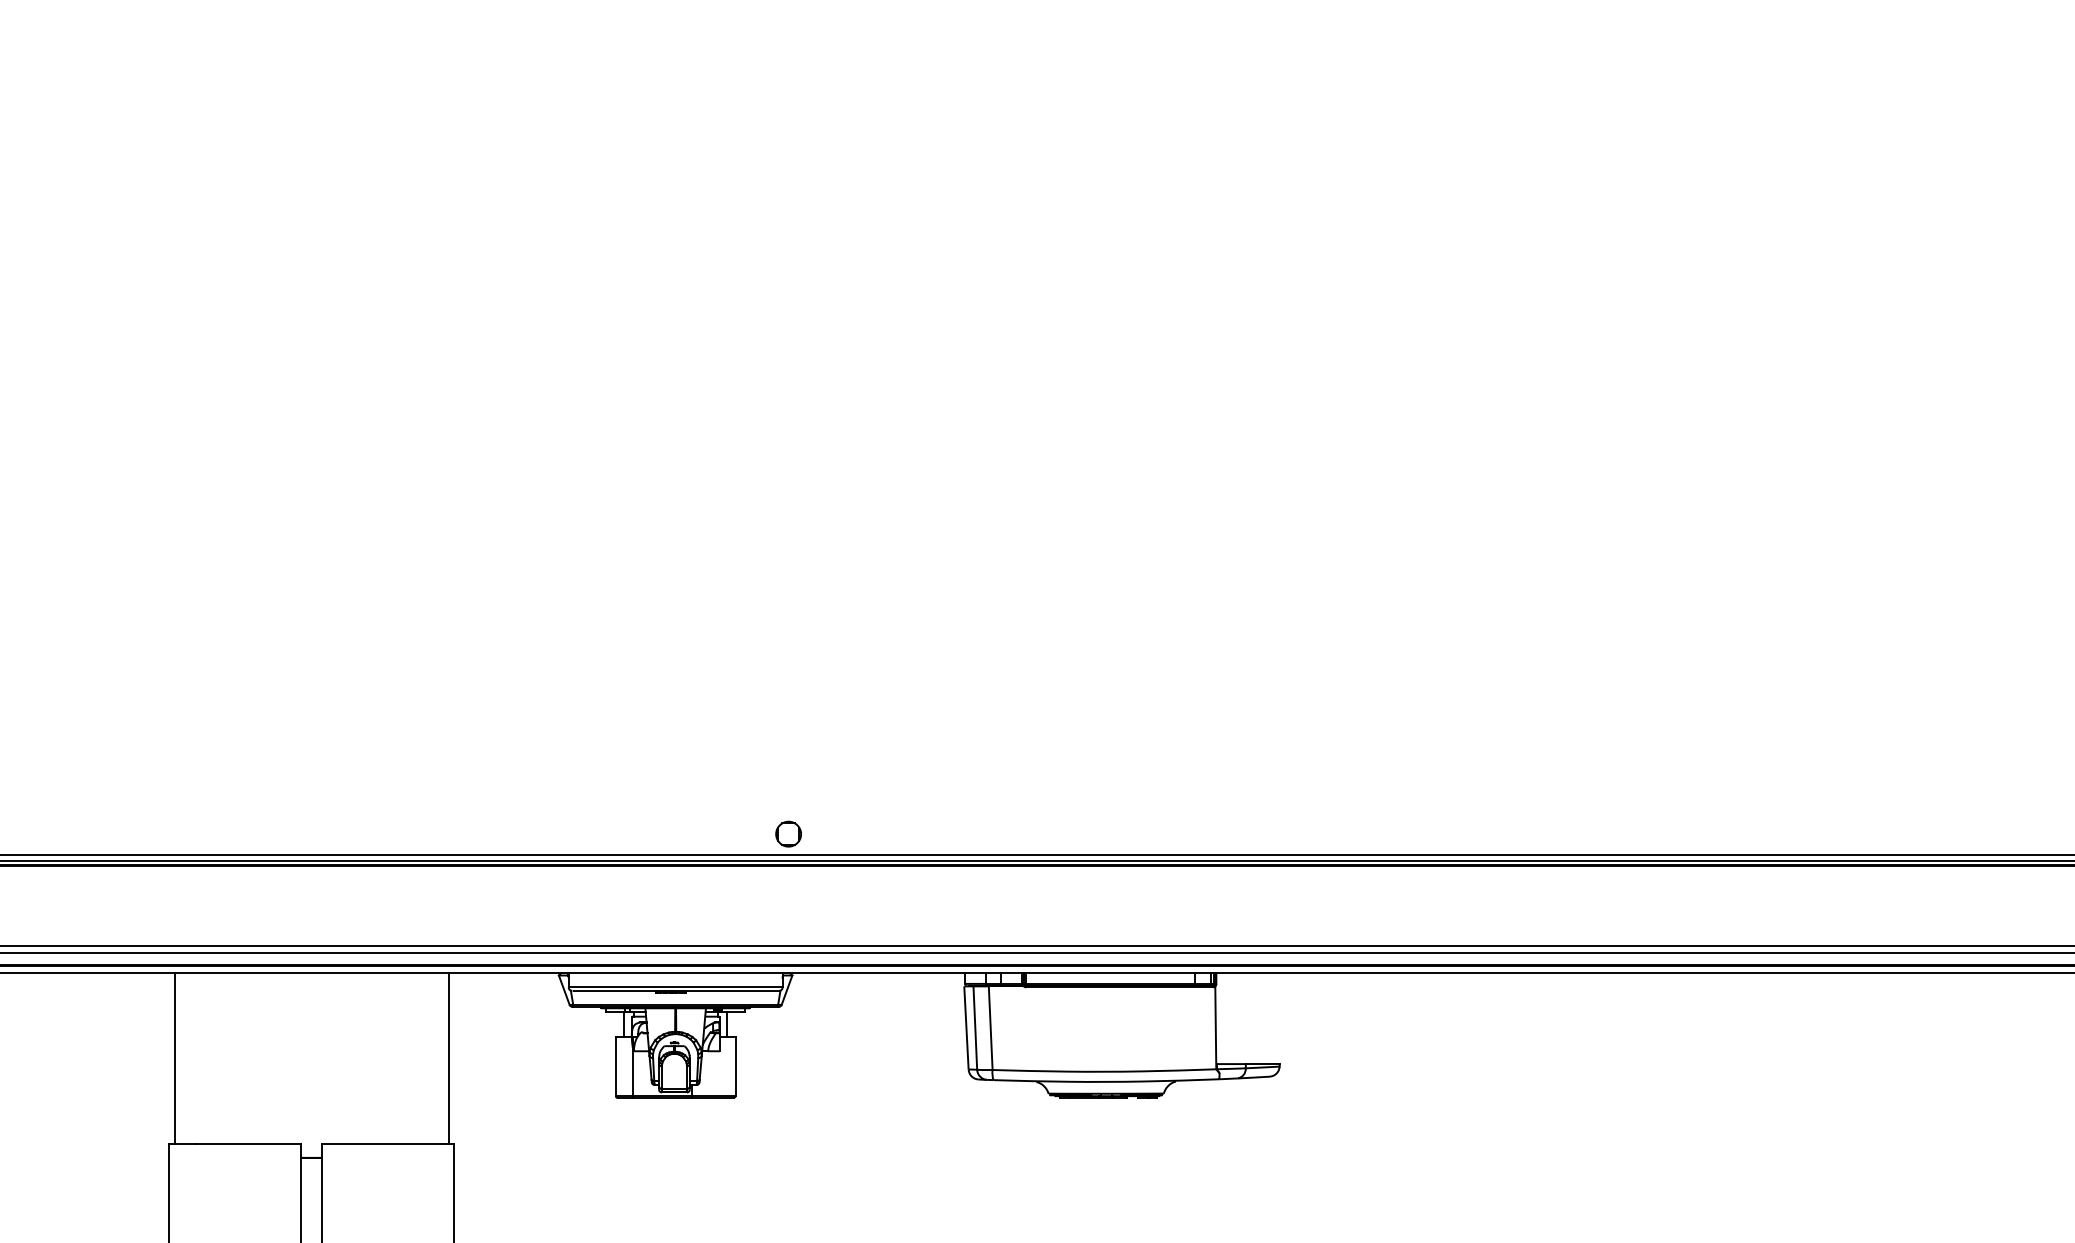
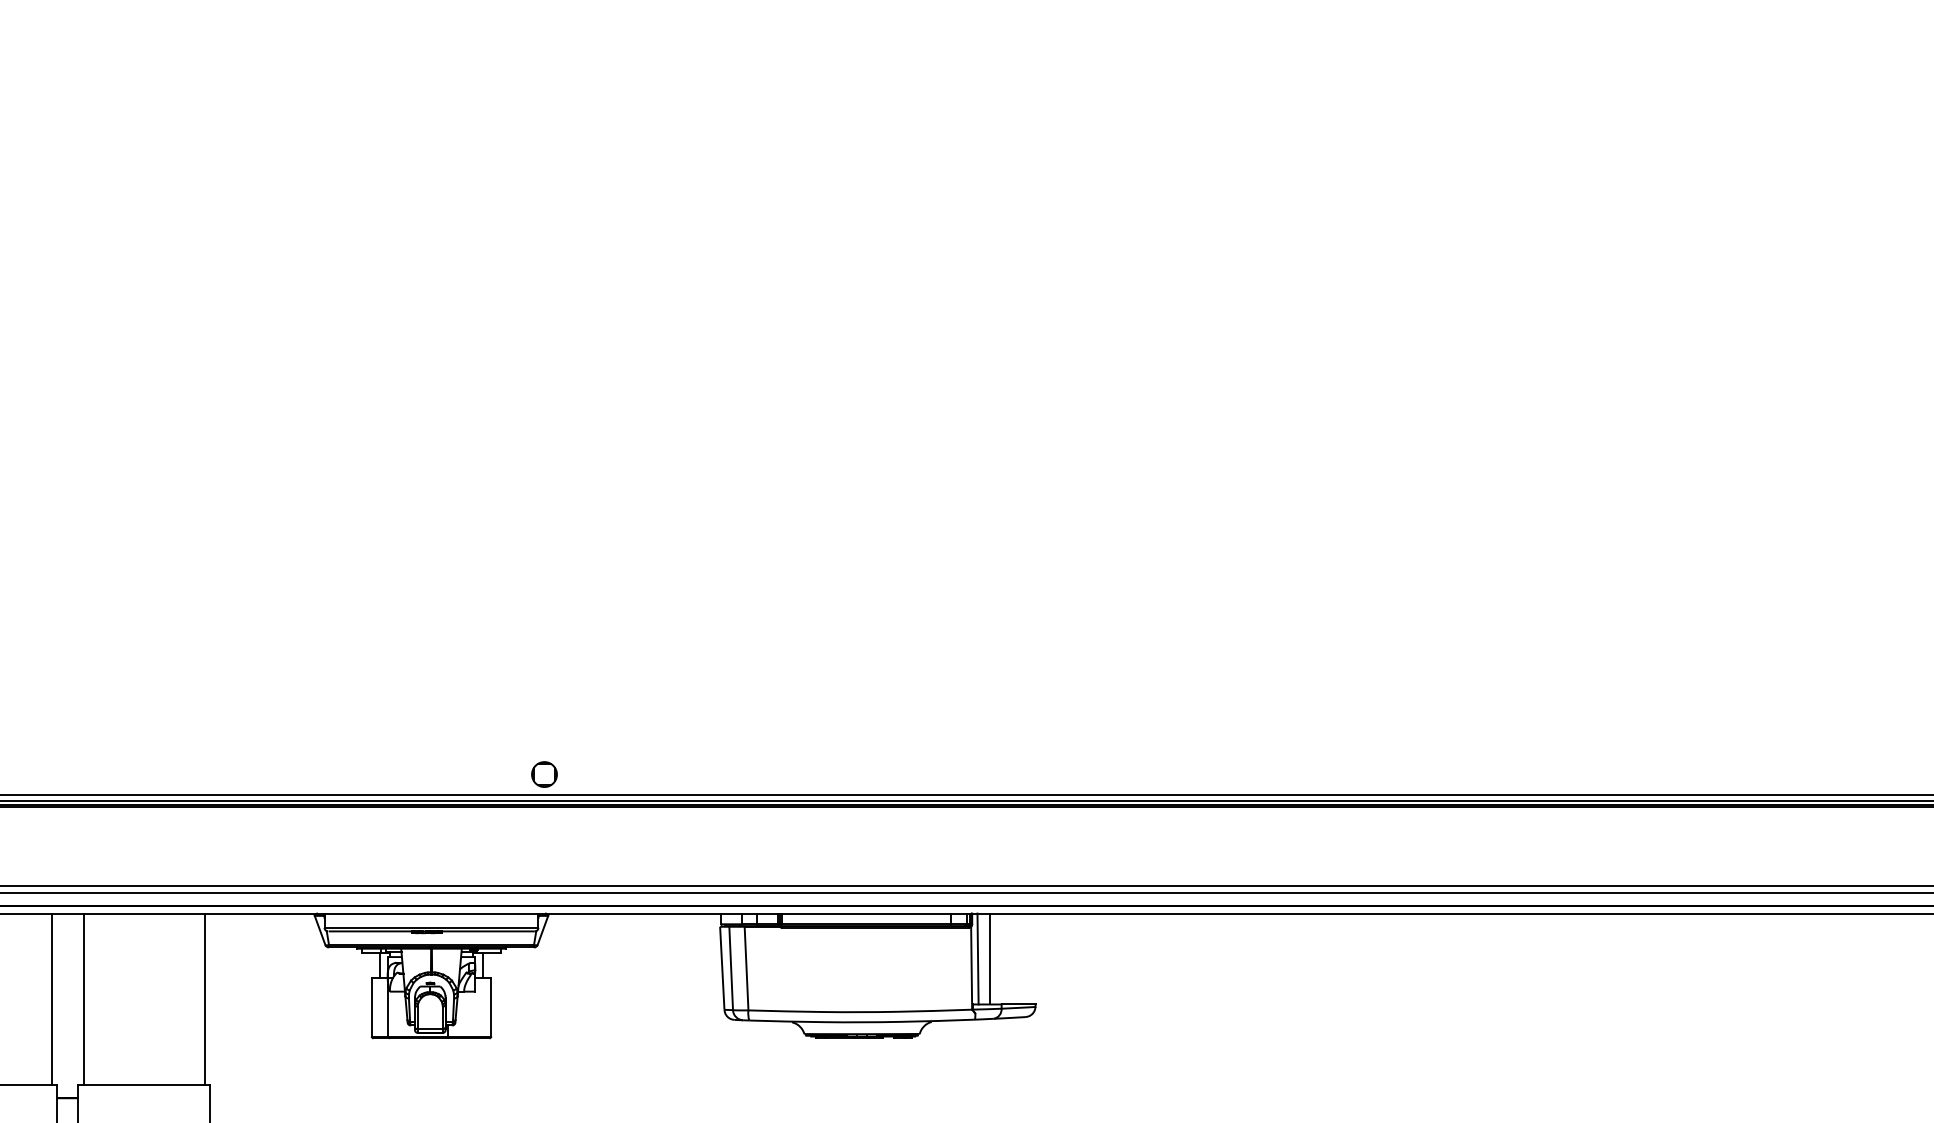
line: (1221, 1018) -> (977, 958), added
line: (1234, 1018) -> (990, 958), added
line: (295, 1058) -> (51, 998), added
line: (327, 1058) -> (83, 998), added

